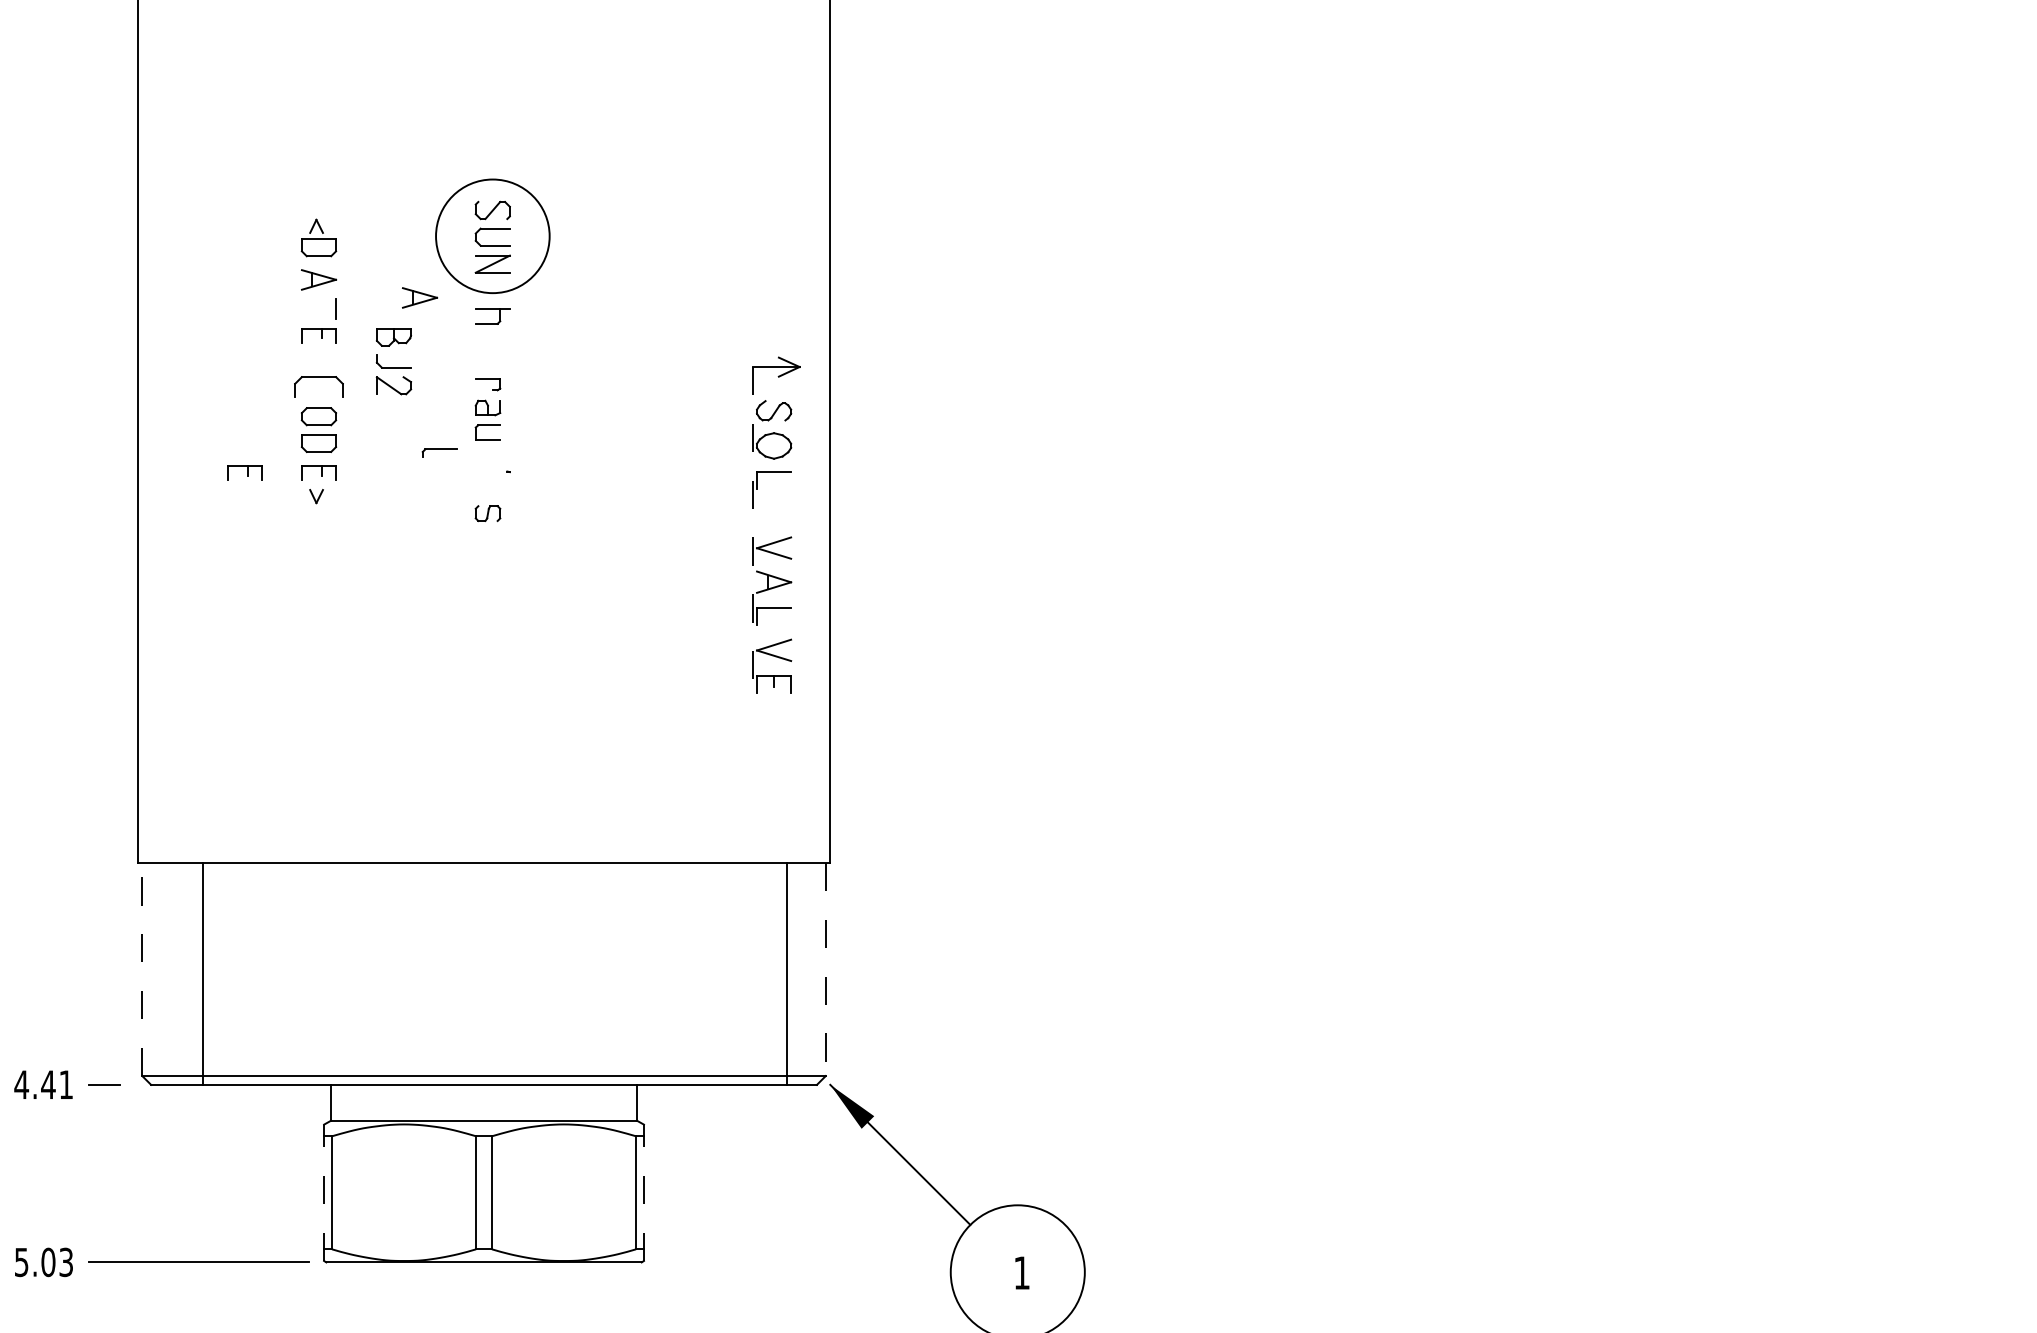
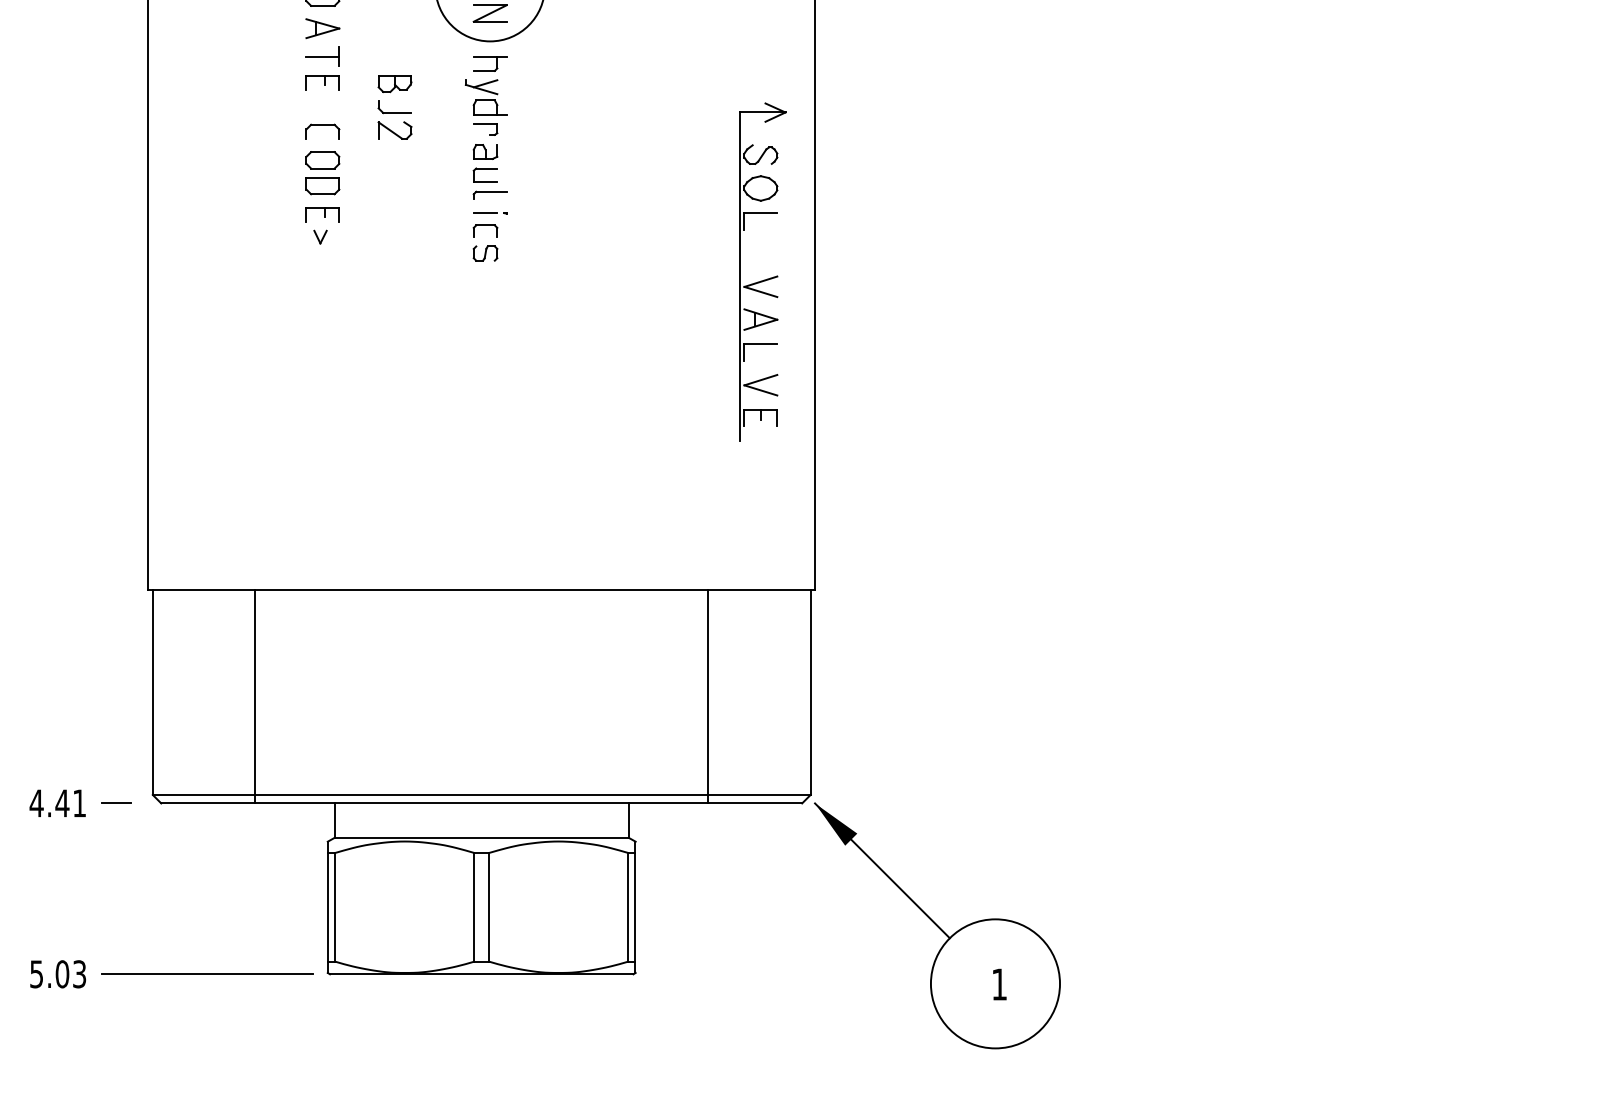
part: (420, 297) -> (420, 45), removed
line: (318, 309) -> (322, 57), added
part: (488, 350) -> (486, 96), added
part: (318, 386) -> (322, 131), size x0.71
part: (439, 452) -> (489, 194), moved
line: (487, 471) -> (485, 213), added
part: (244, 472) -> (251, 214), removed
part: (487, 490) -> (485, 231), added
line: (752, 537) -> (740, 276), dashed -> solid
line: (142, 969) -> (152, 692), dashed -> solid
line: (825, 969) -> (810, 692), dashed -> solid
line: (202, 973) -> (255, 696), moved
line: (787, 973) -> (708, 696), moved
line: (324, 1192) -> (328, 907), dashed -> solid
line: (643, 1192) -> (635, 907), dashed -> solid

